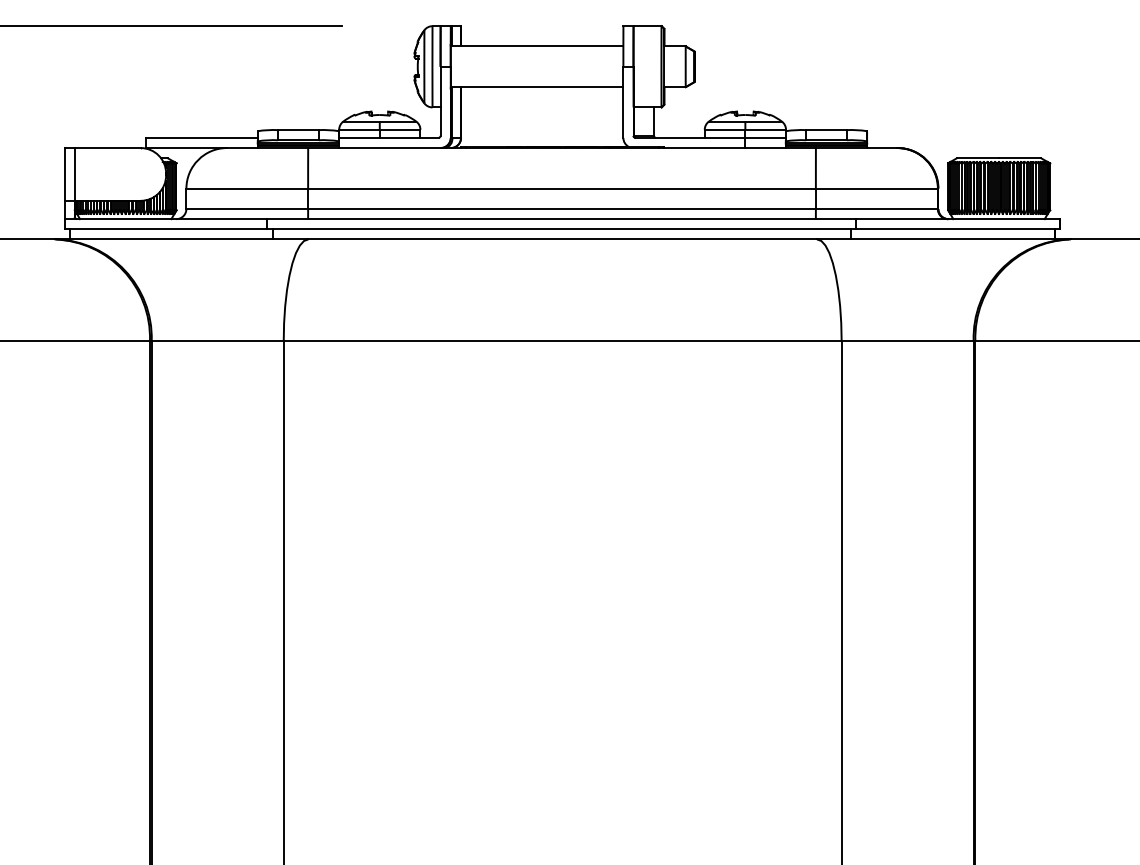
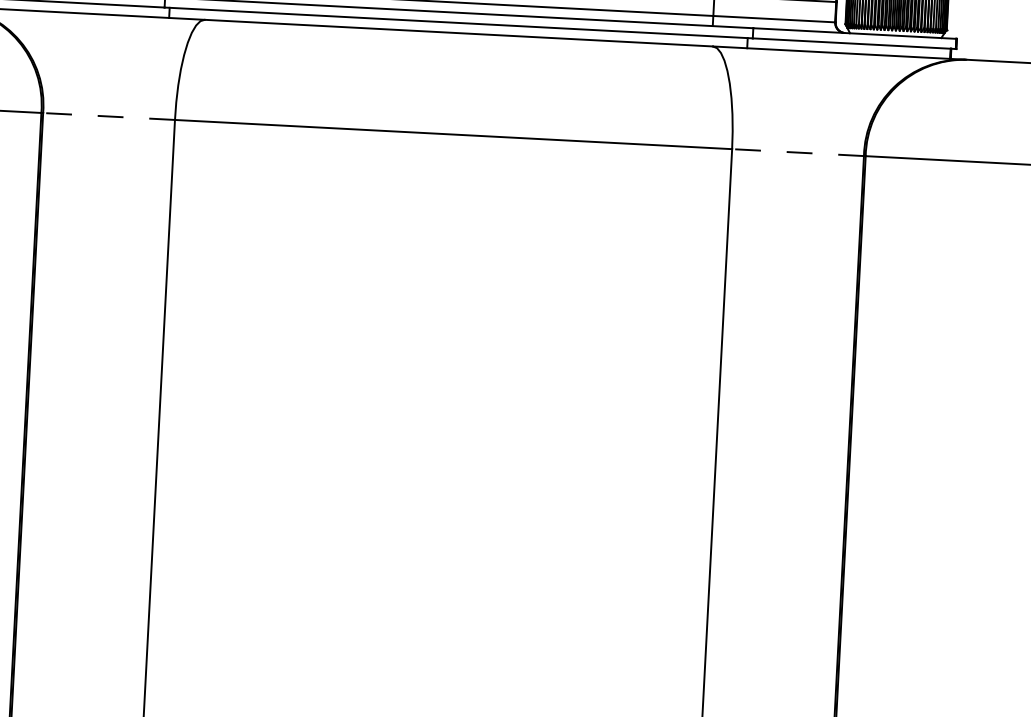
line: (217, 341) -> (108, 116), solid -> dashed
line: (907, 341) -> (797, 153), solid -> dashed

